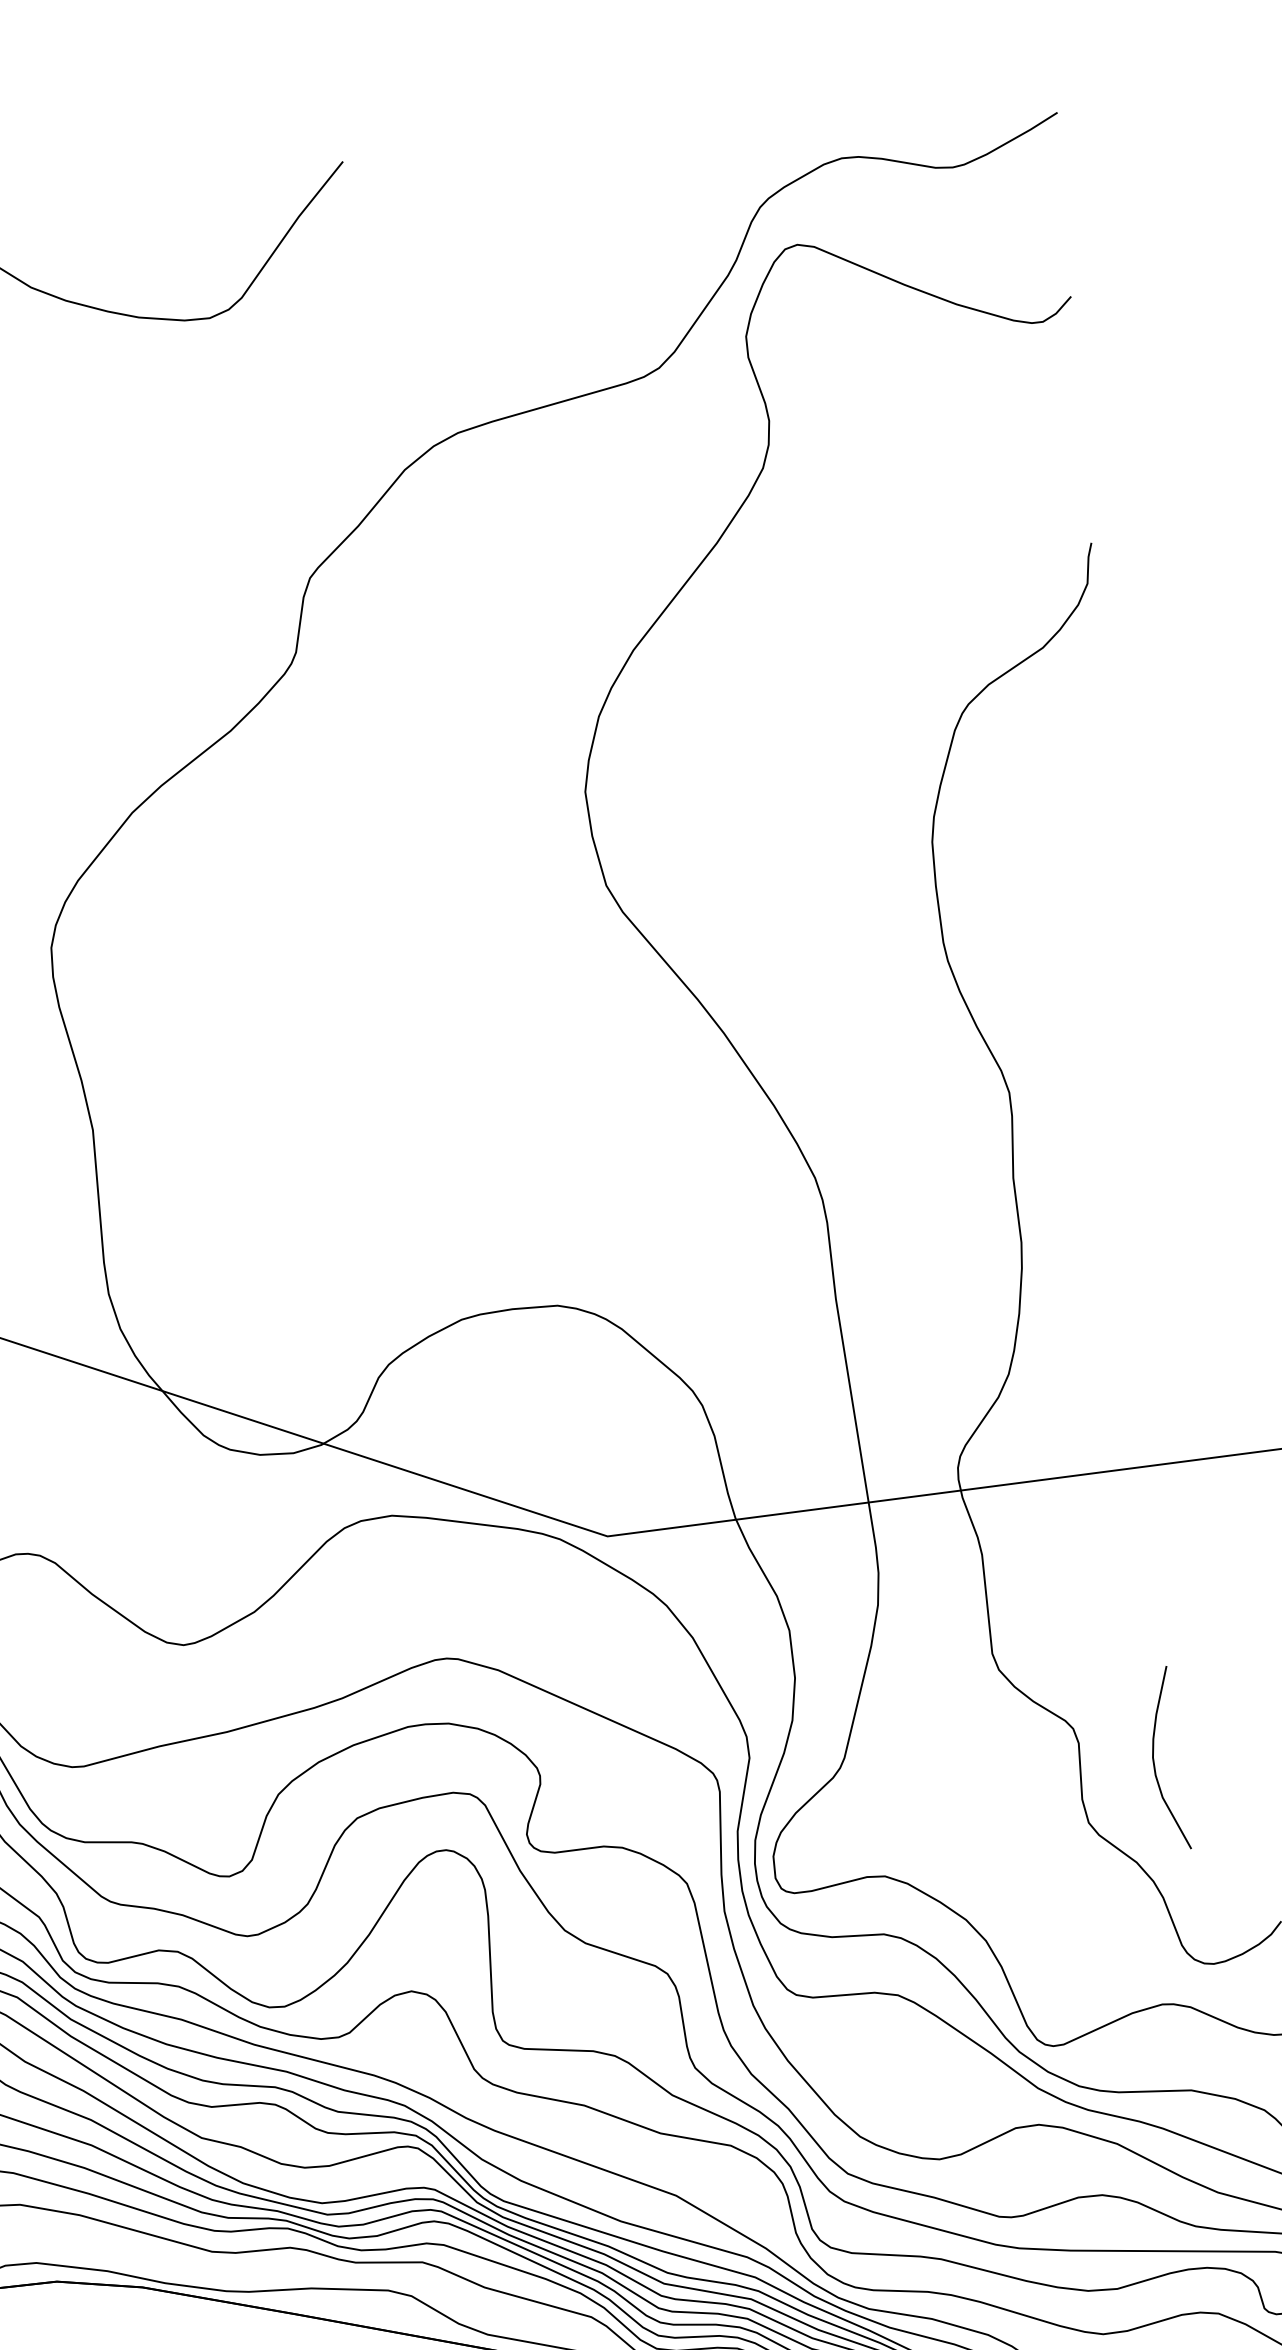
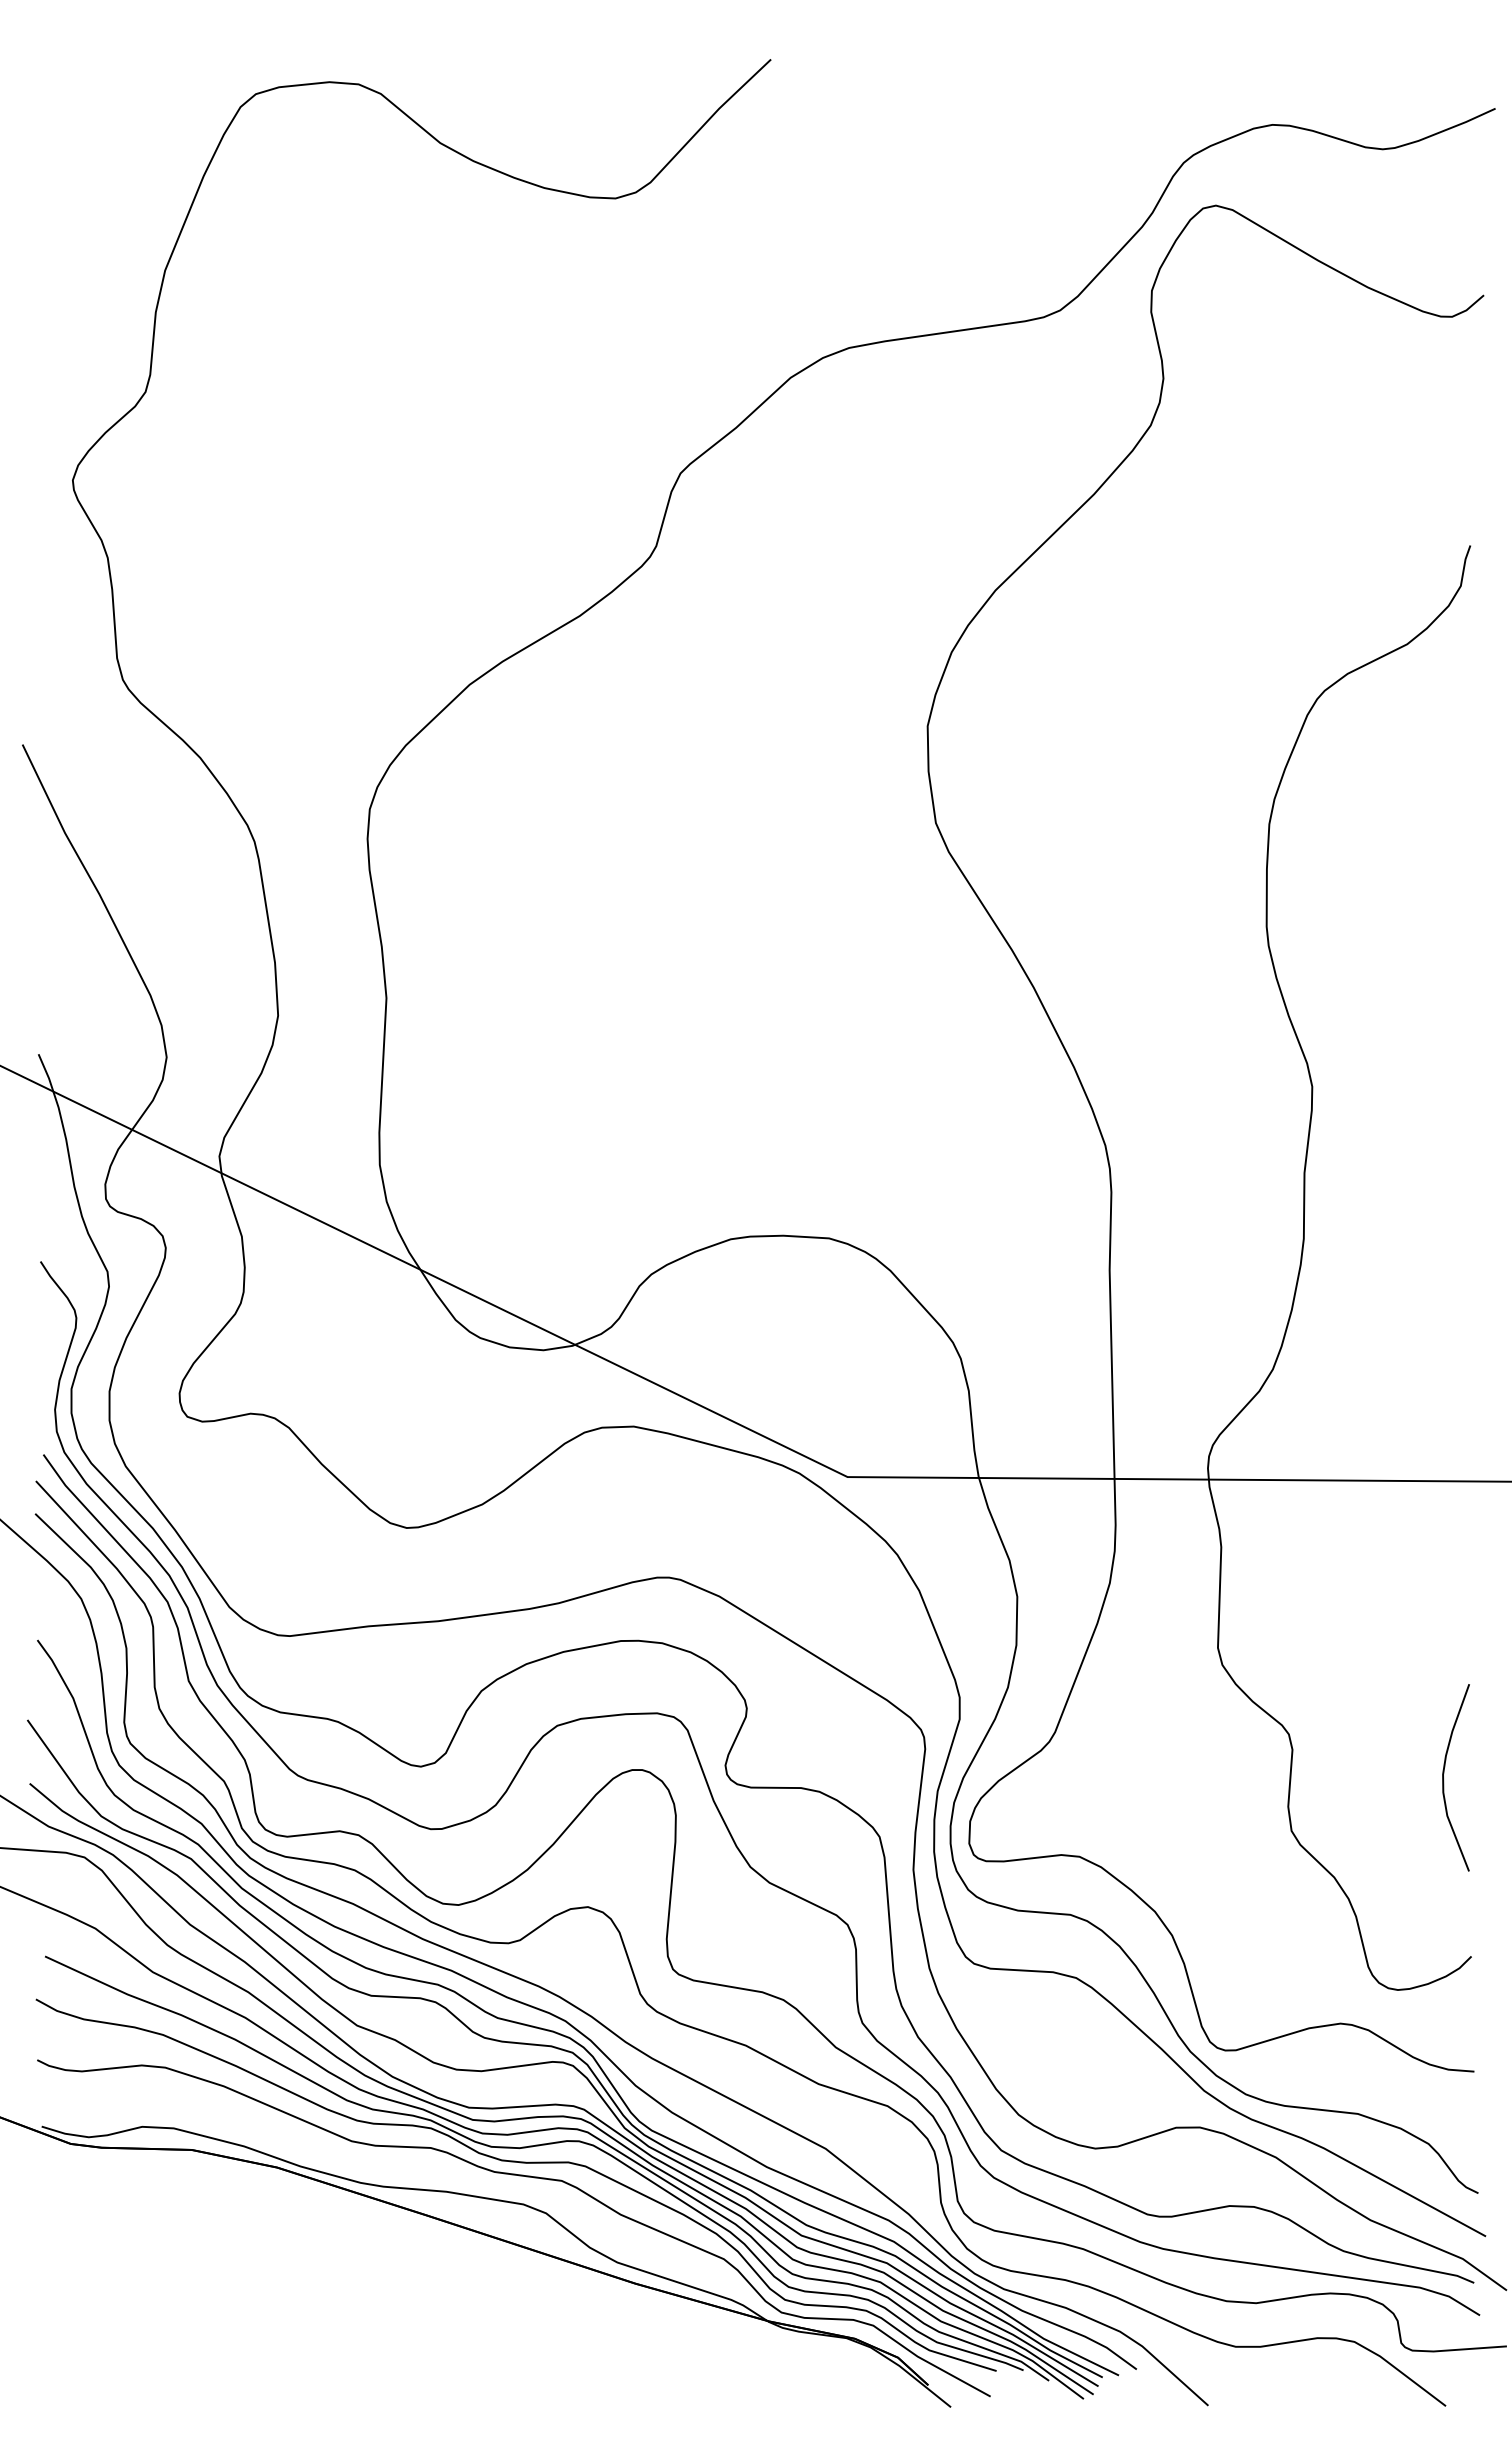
curve: (1155, 1763) -> (1444, 1780), moved

